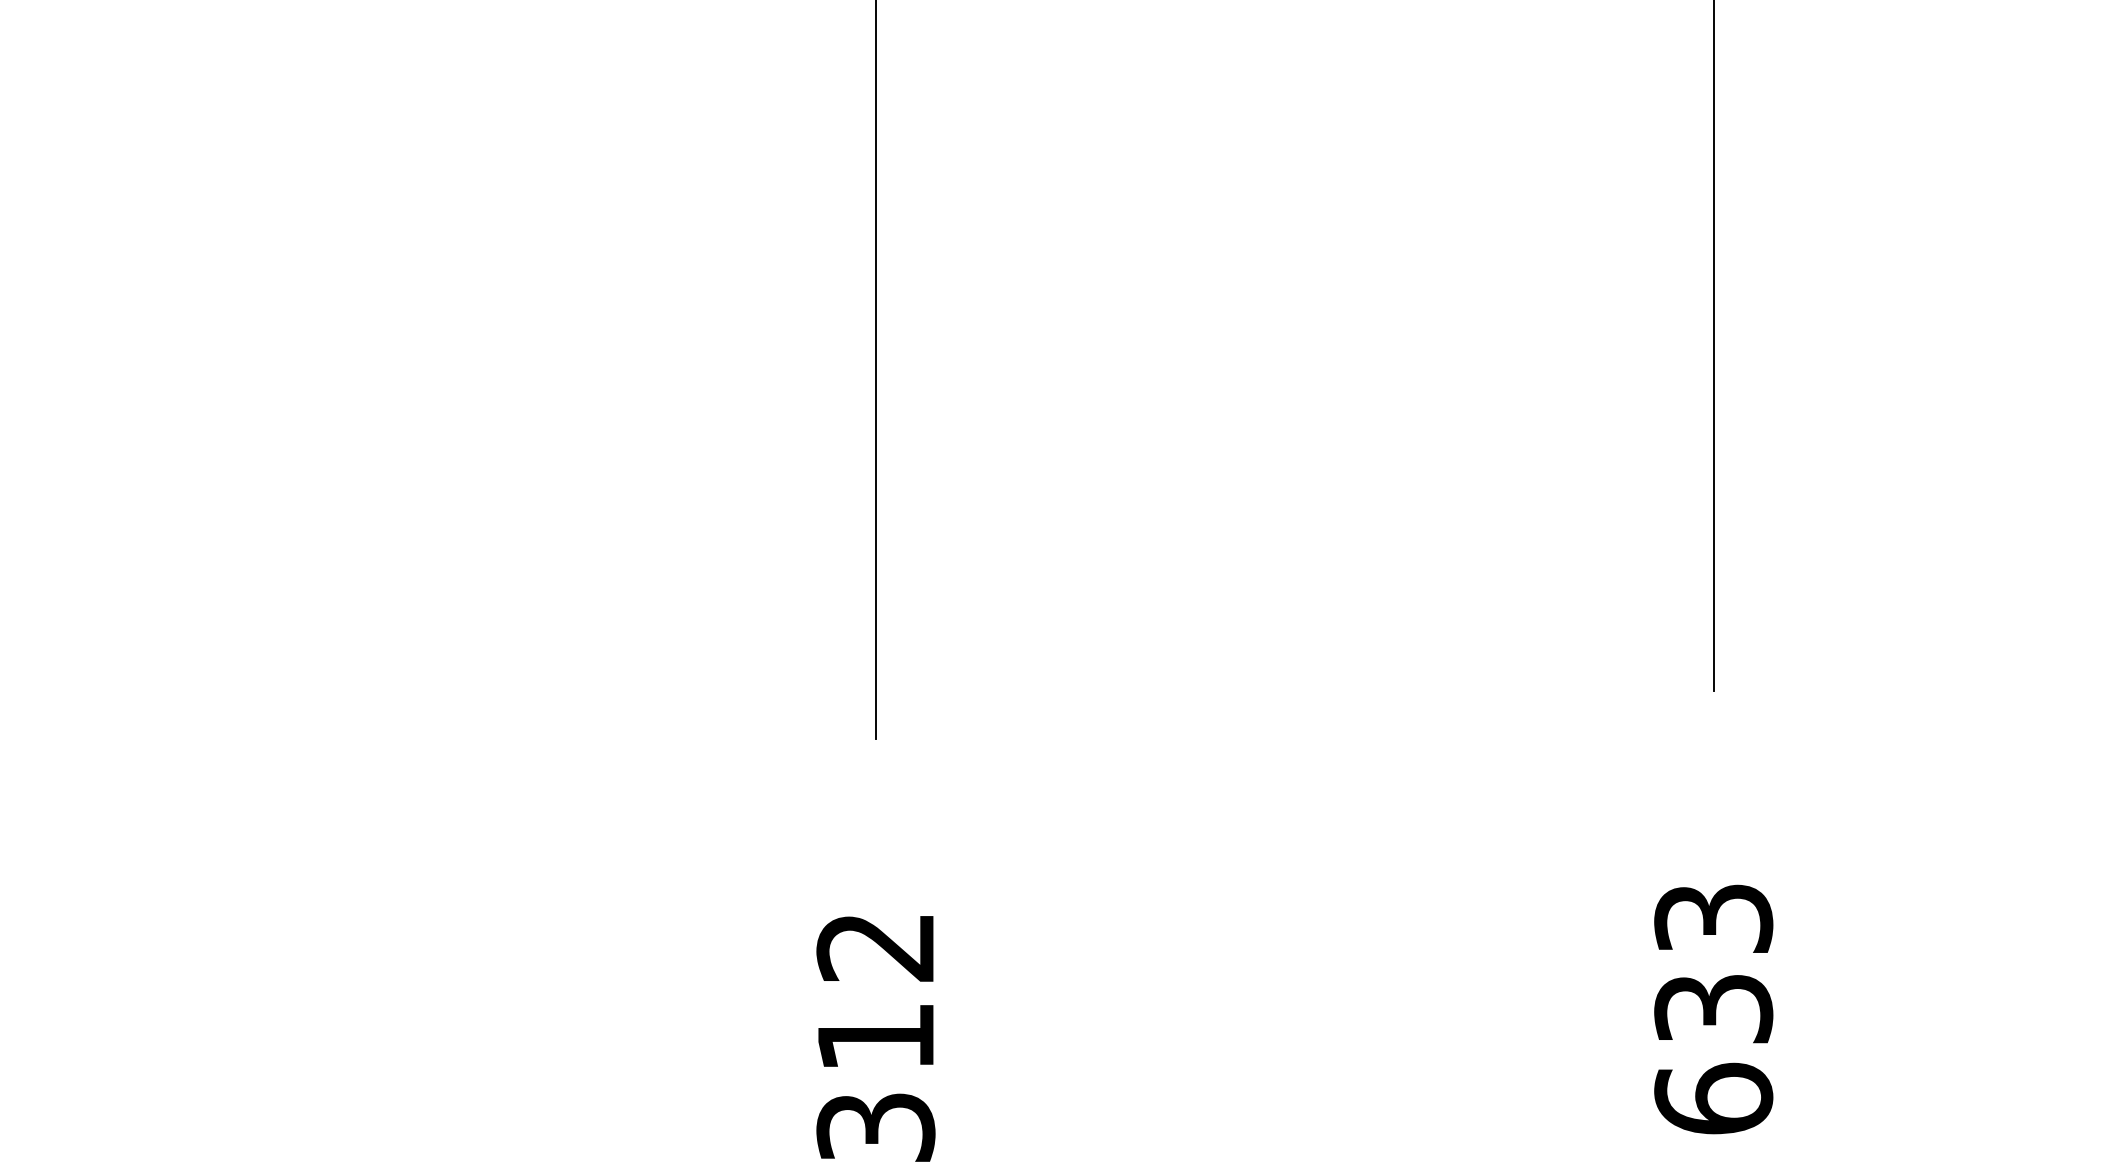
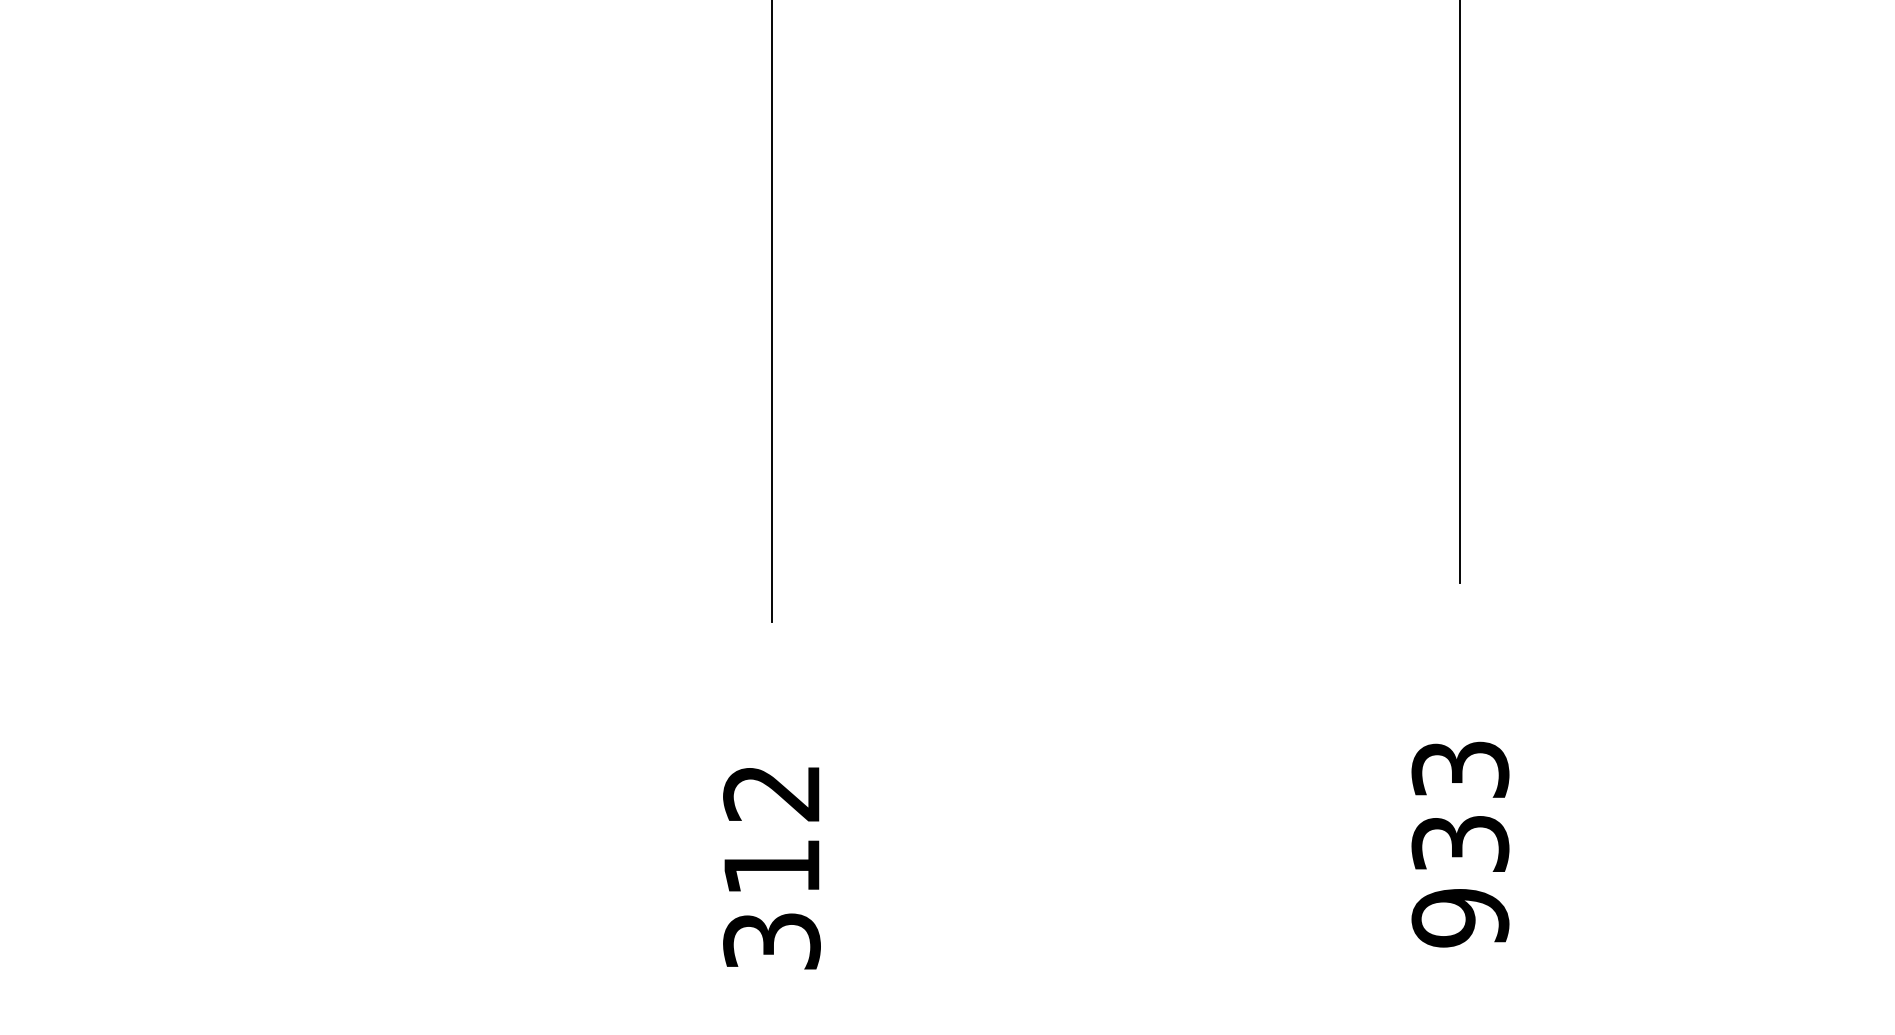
text: (1713, 1098) -> (1460, 917), 633 -> 933

